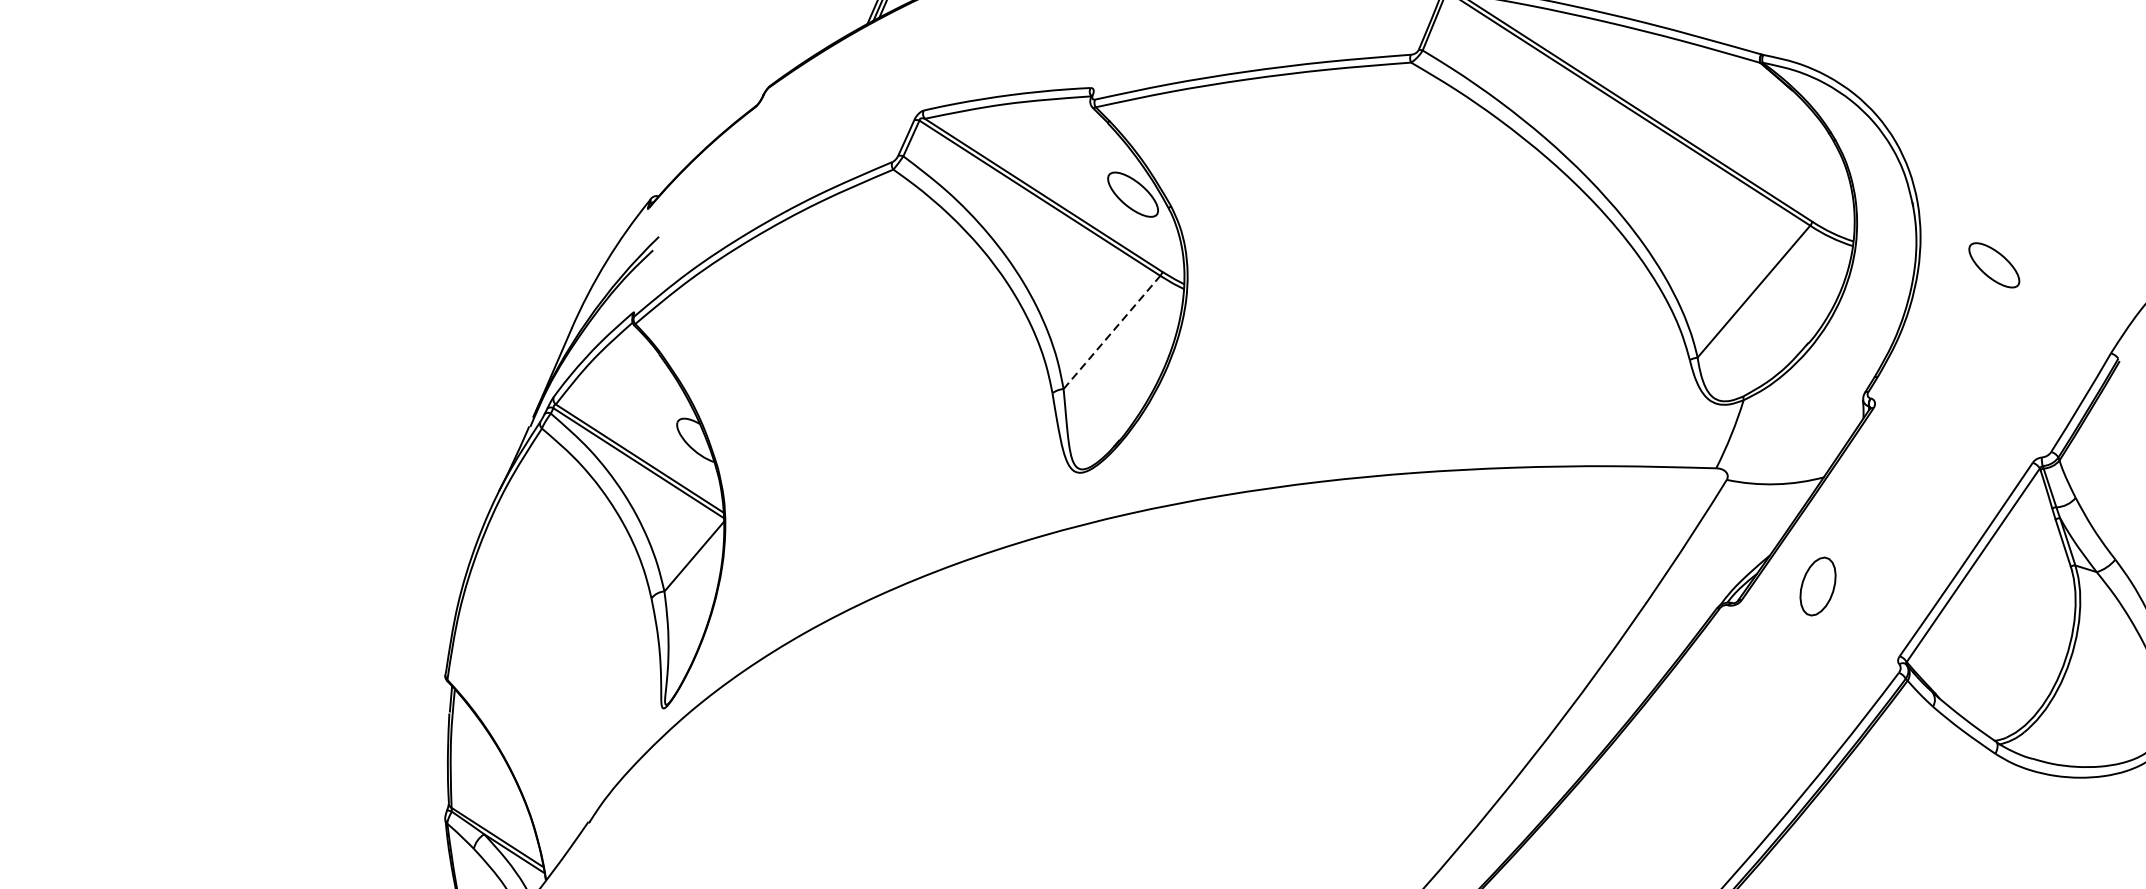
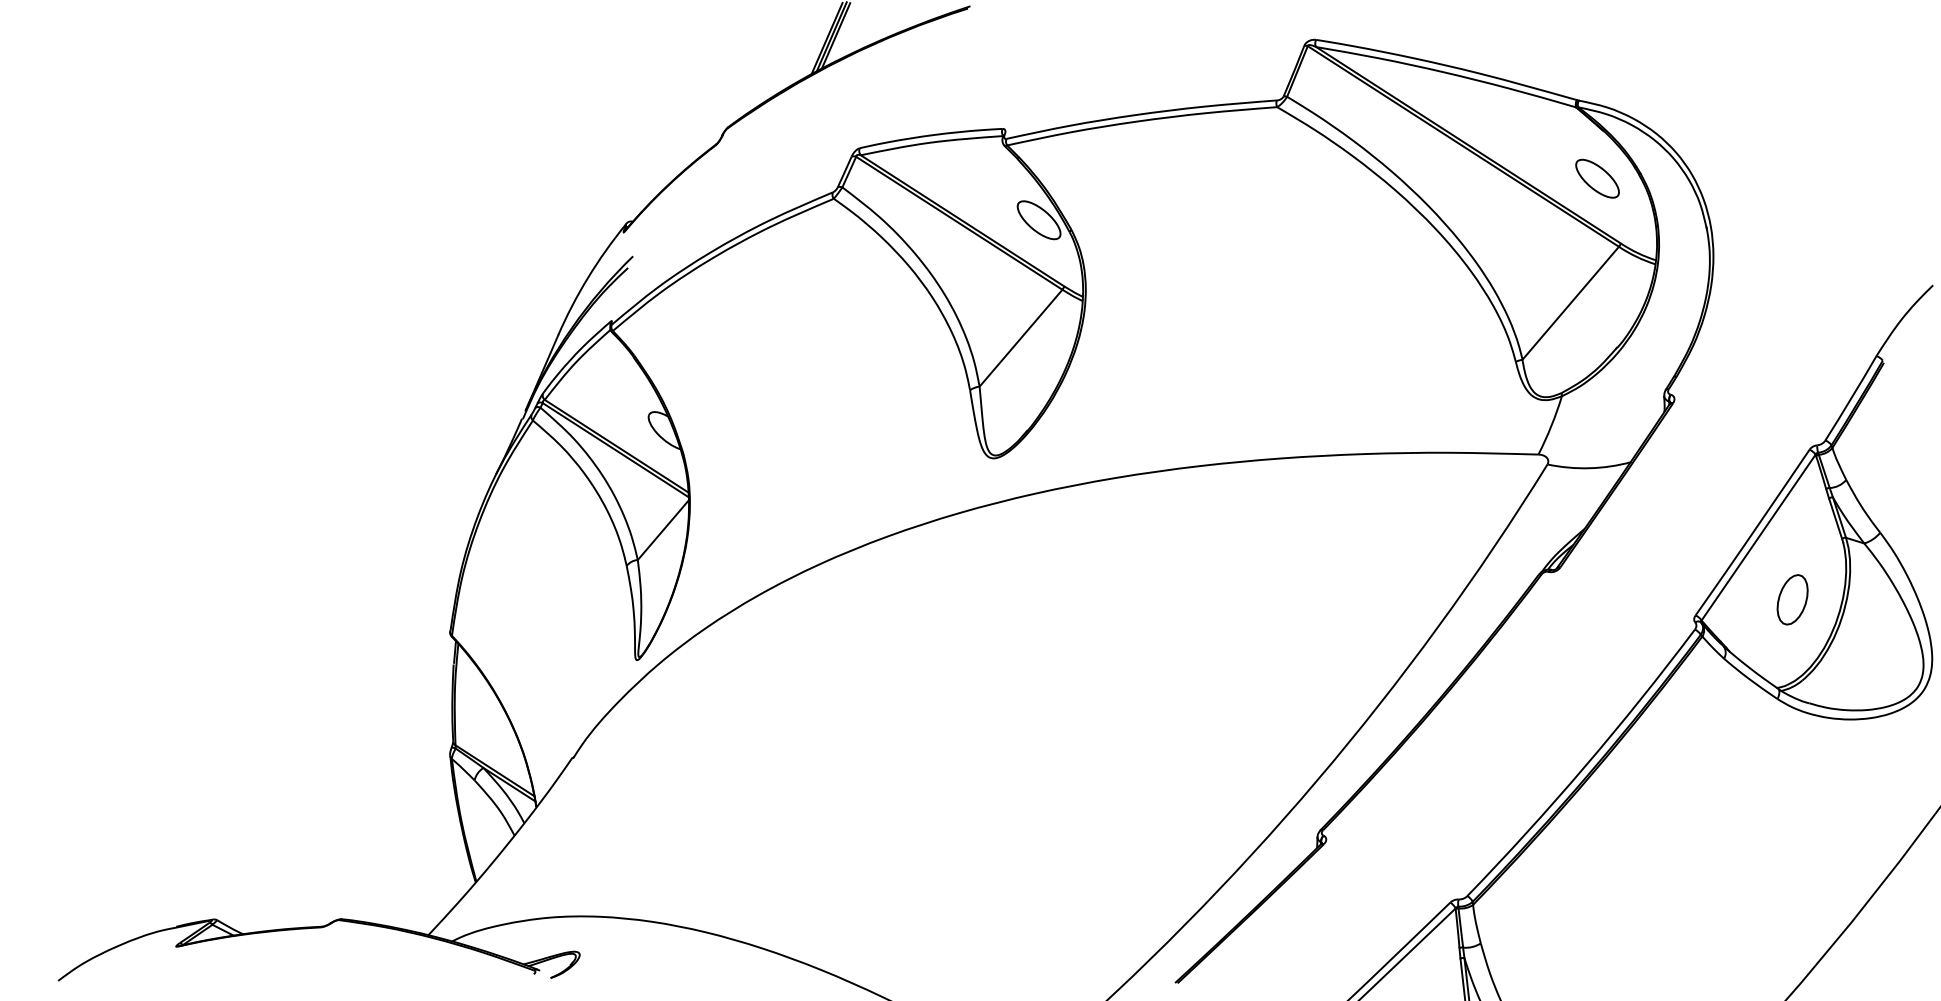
part: (1994, 265) -> (1597, 178), moved
line: (1112, 332) -> (1021, 338), dashed -> solid
part: (1817, 586) -> (1792, 599), moved

